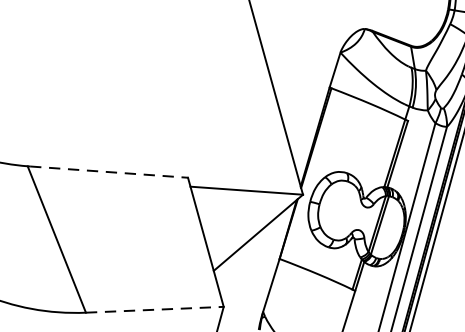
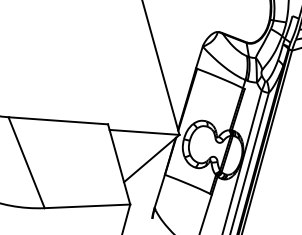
line: (109, 171) -> (59, 120), dashed -> solid
line: (154, 310) -> (87, 206), dashed -> solid

